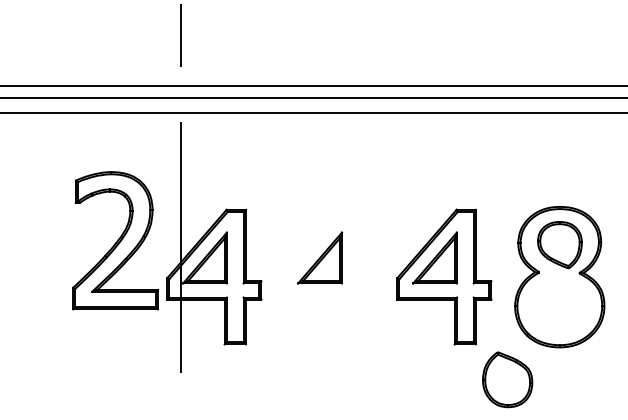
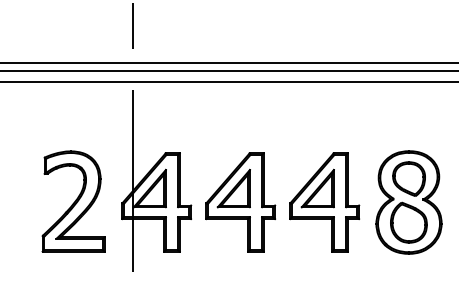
part: (115, 240) -> (73, 201), moved
part: (329, 276) -> (240, 202), added
part: (507, 379) -> (408, 222), moved

